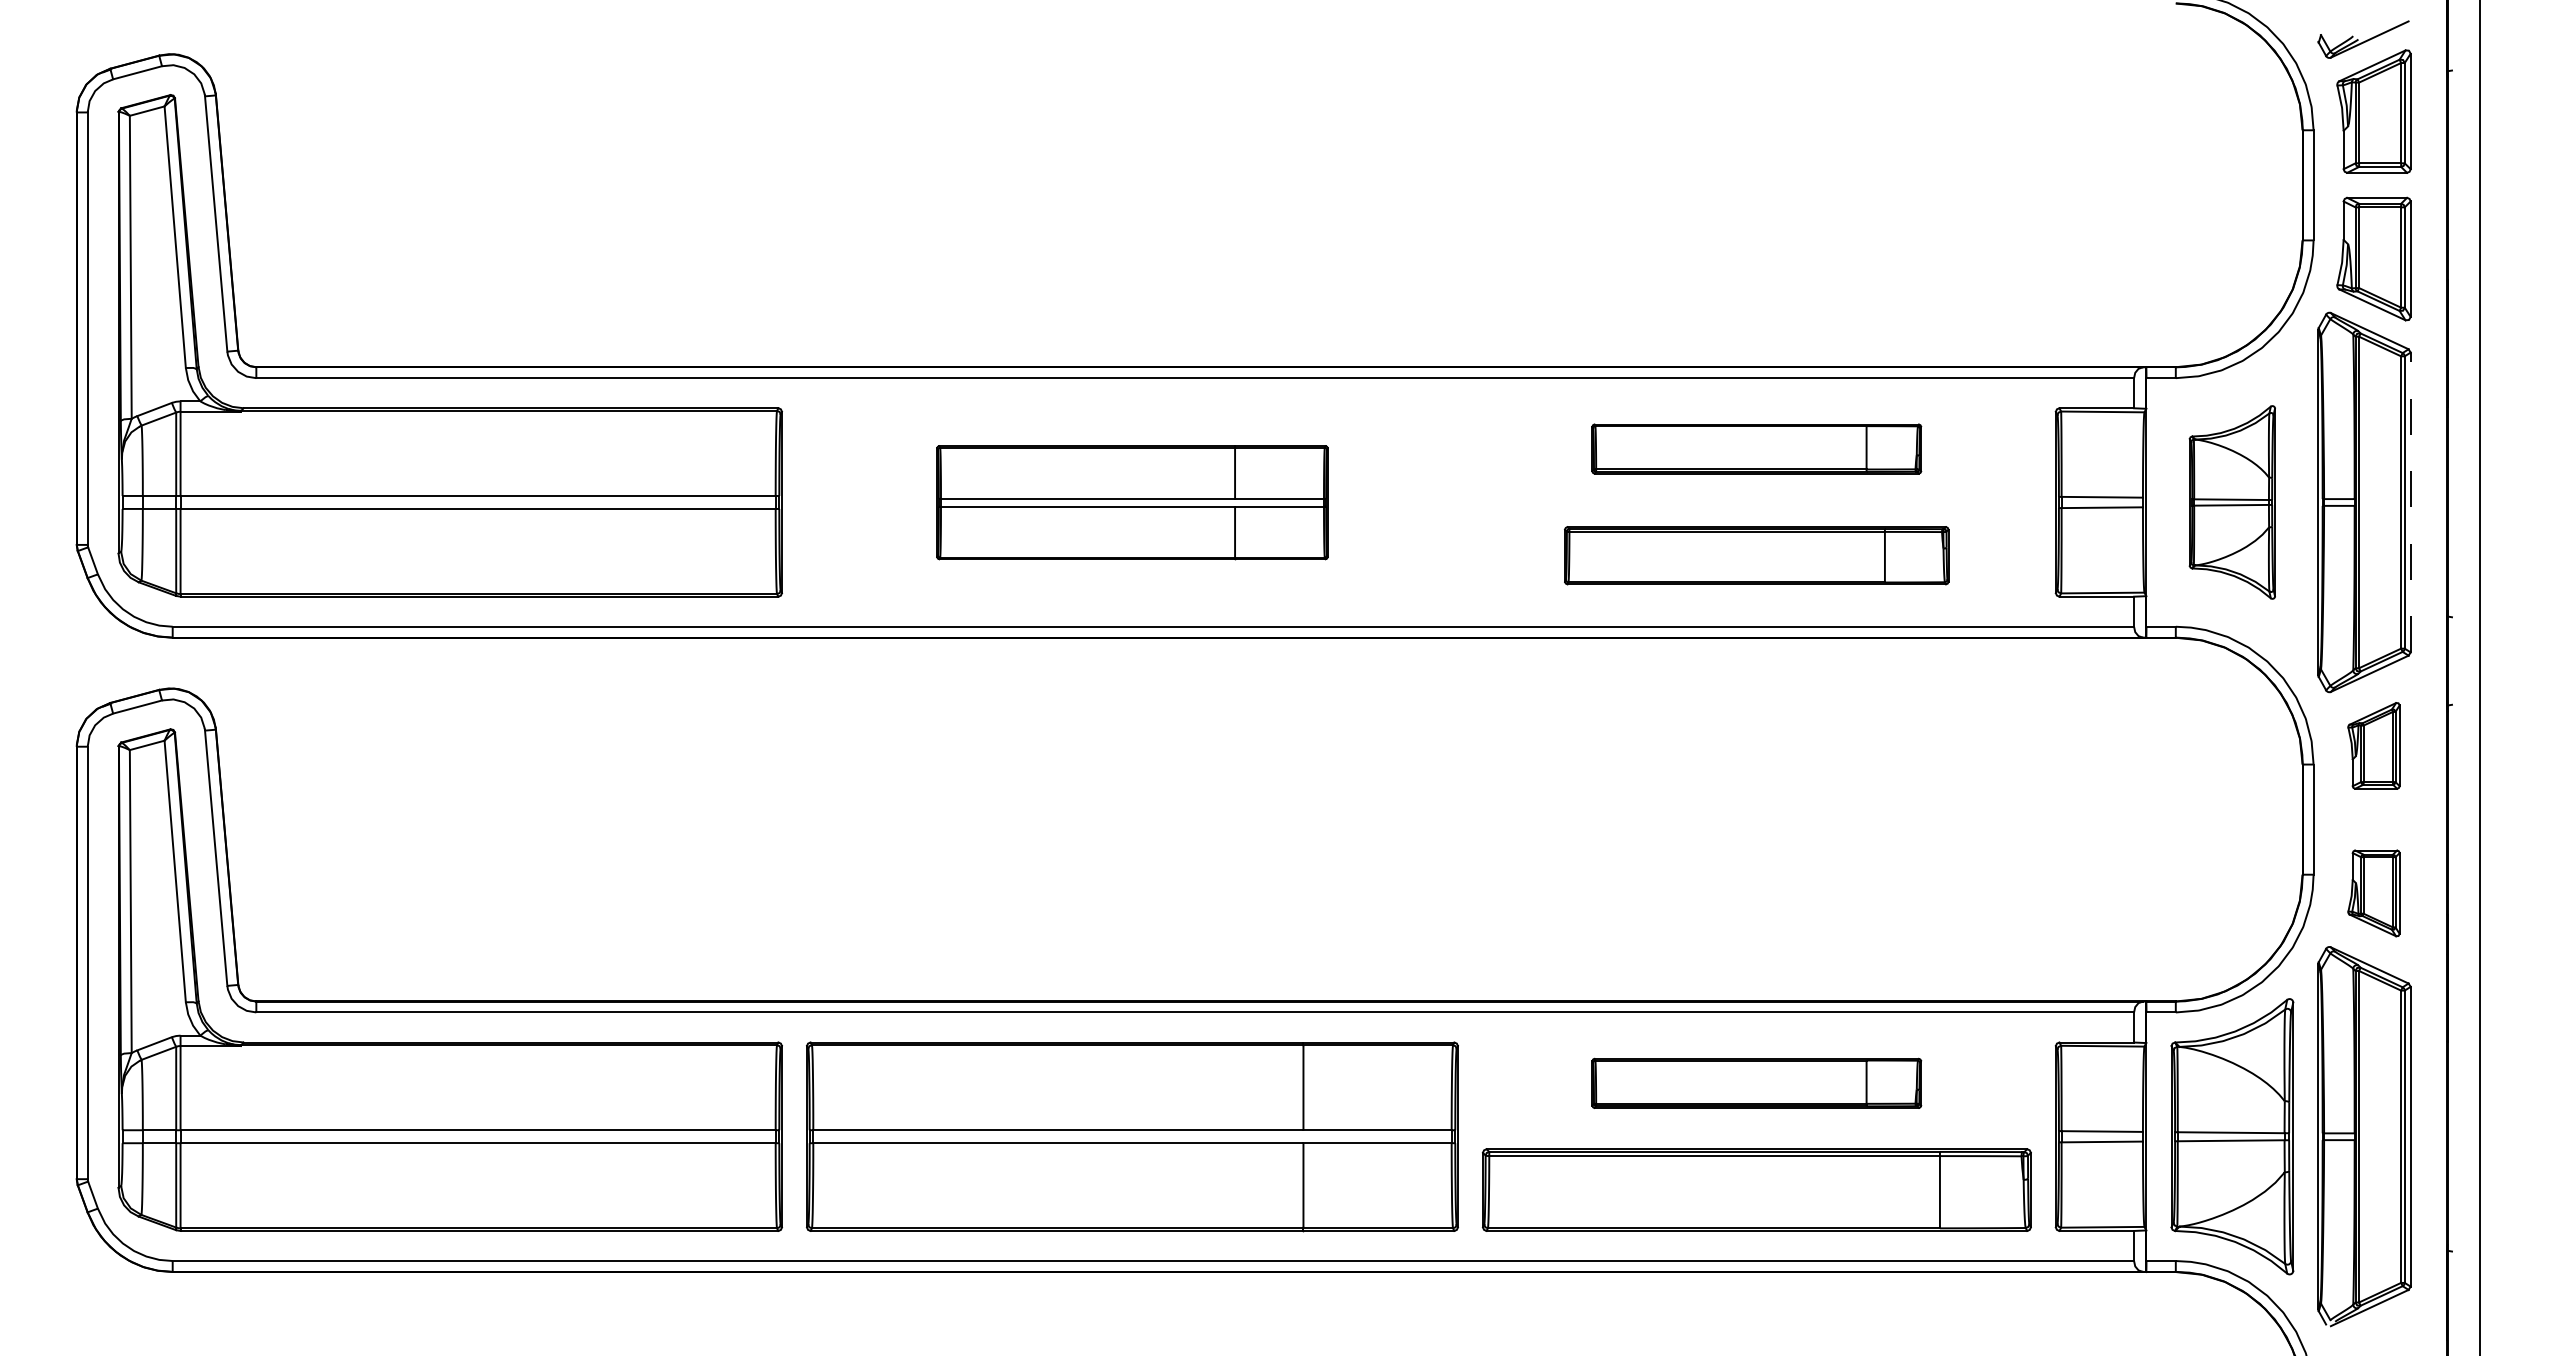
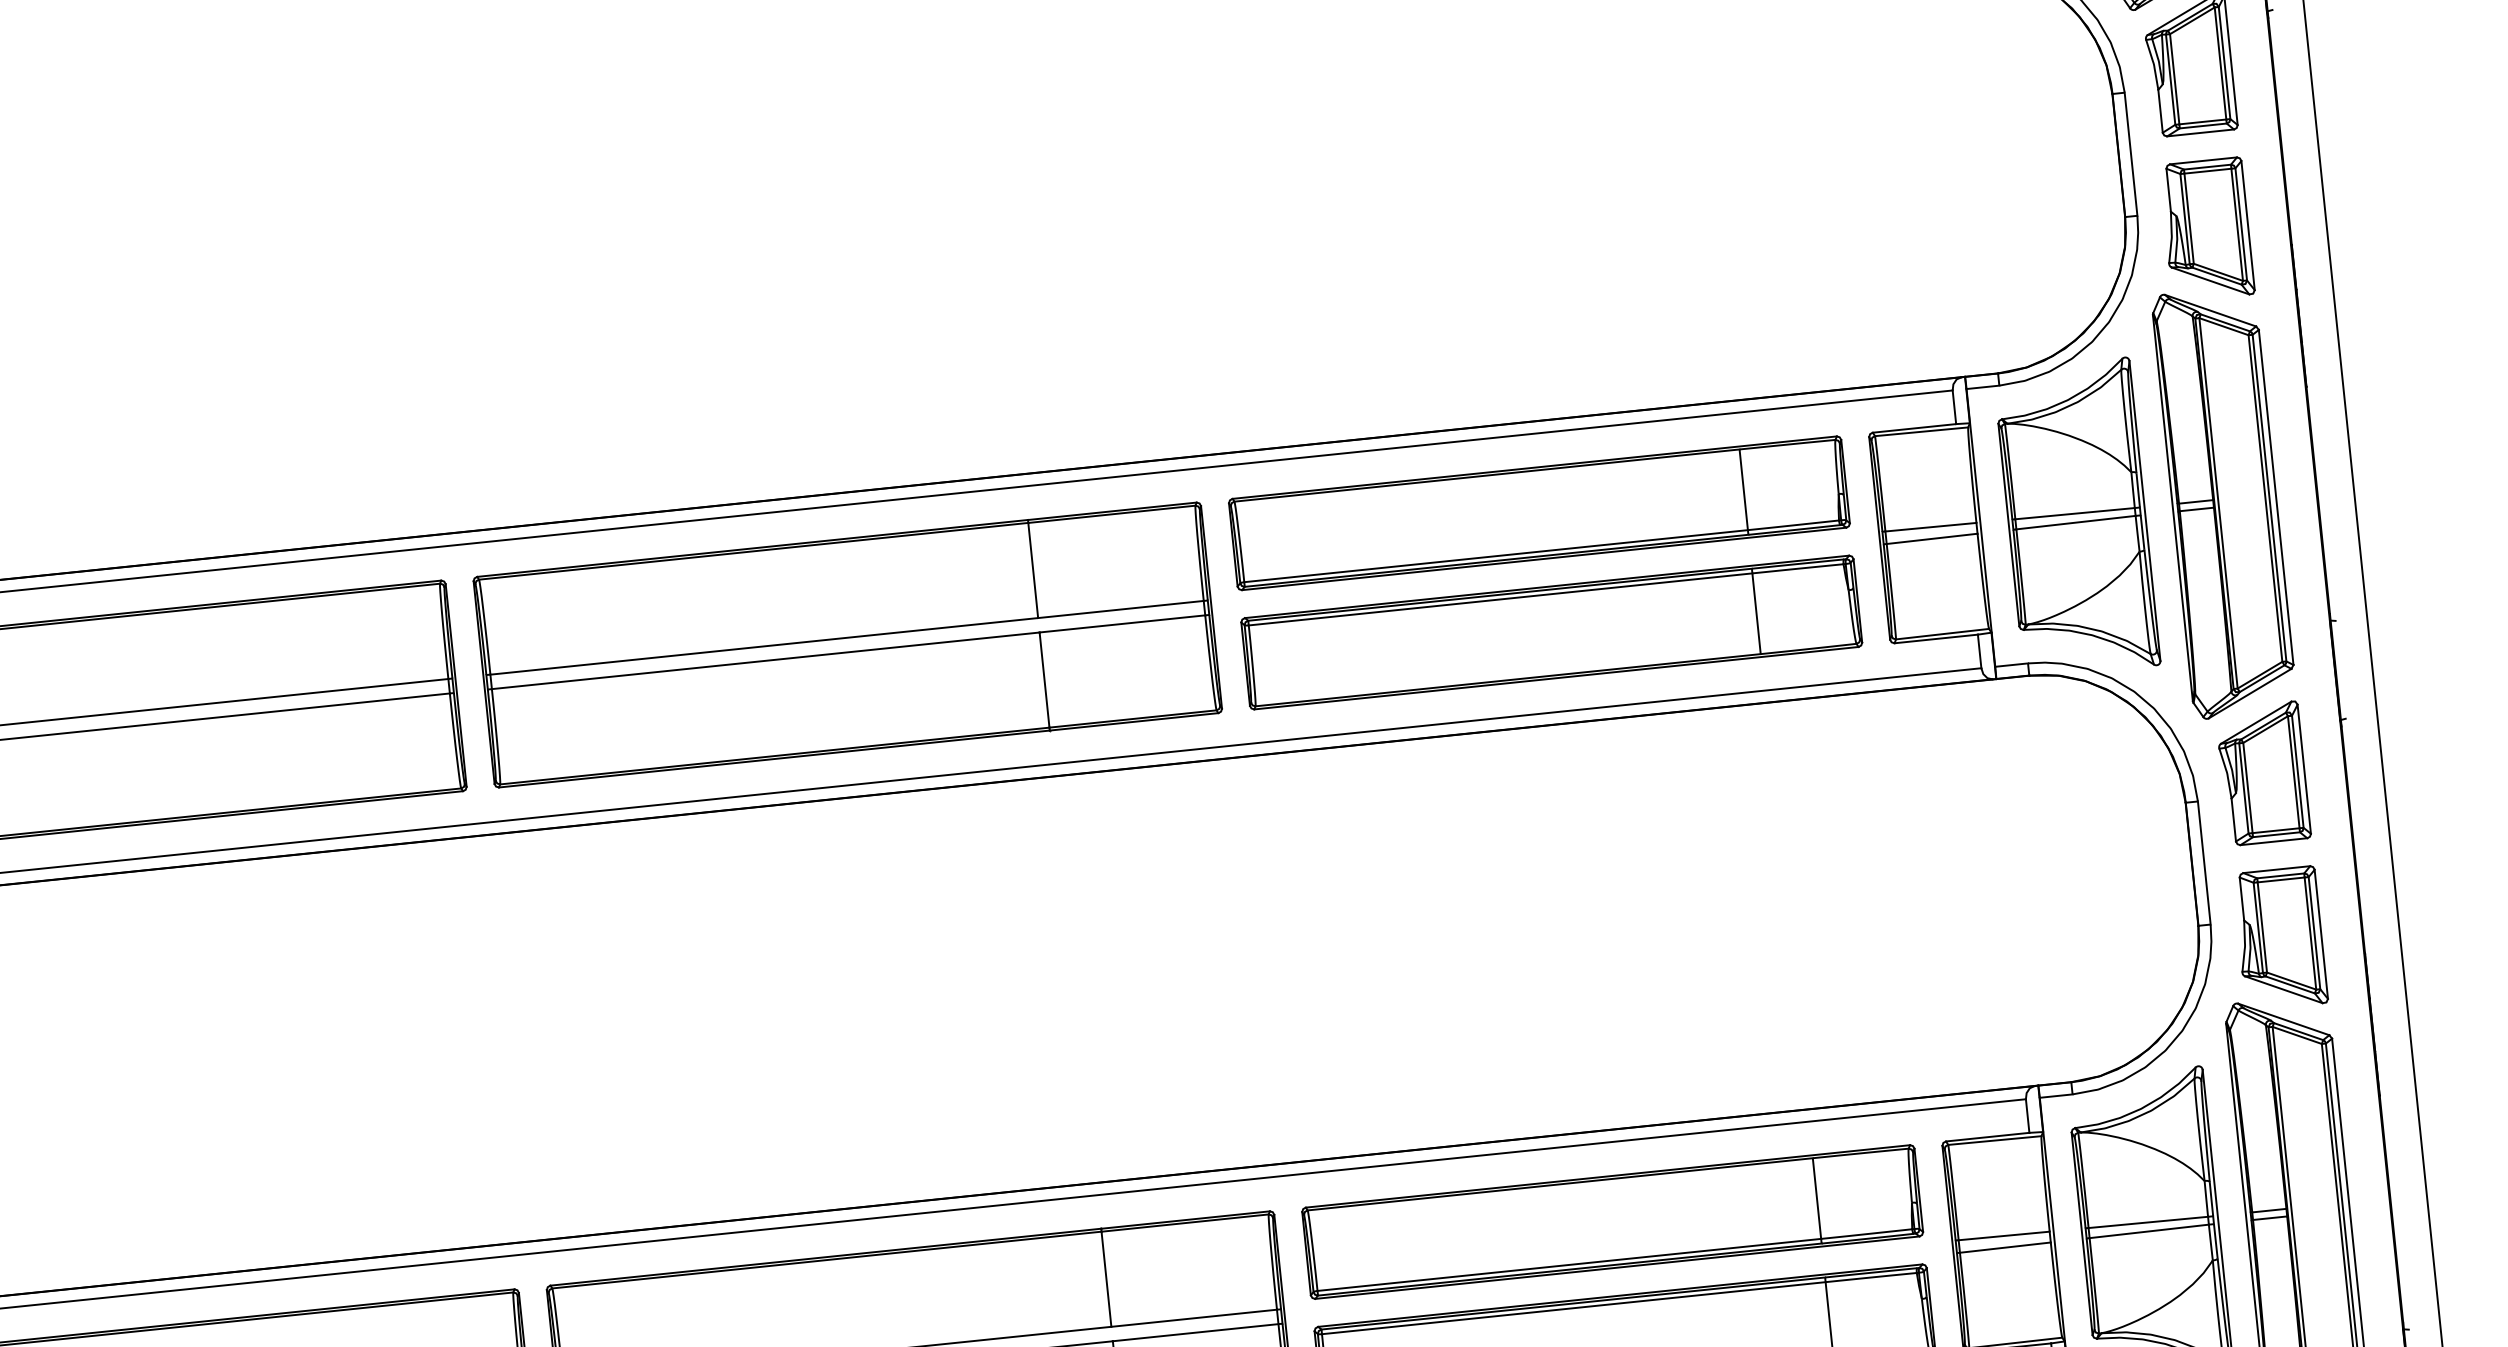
part: (1756, 448) -> (1538, 512), size x1.67
part: (1132, 502) -> (847, 645), size x1.67
part: (2232, 502) -> (2077, 518), size x1.43
line: (2410, 502) -> (2275, 497), dashed -> solid
part: (1756, 555) -> (1551, 632), size x1.43
part: (2373, 745) -> (2262, 773), size x1.43
part: (2373, 893) -> (2279, 938), size x1.43
part: (1756, 1083) -> (1612, 1222), size x1.67

